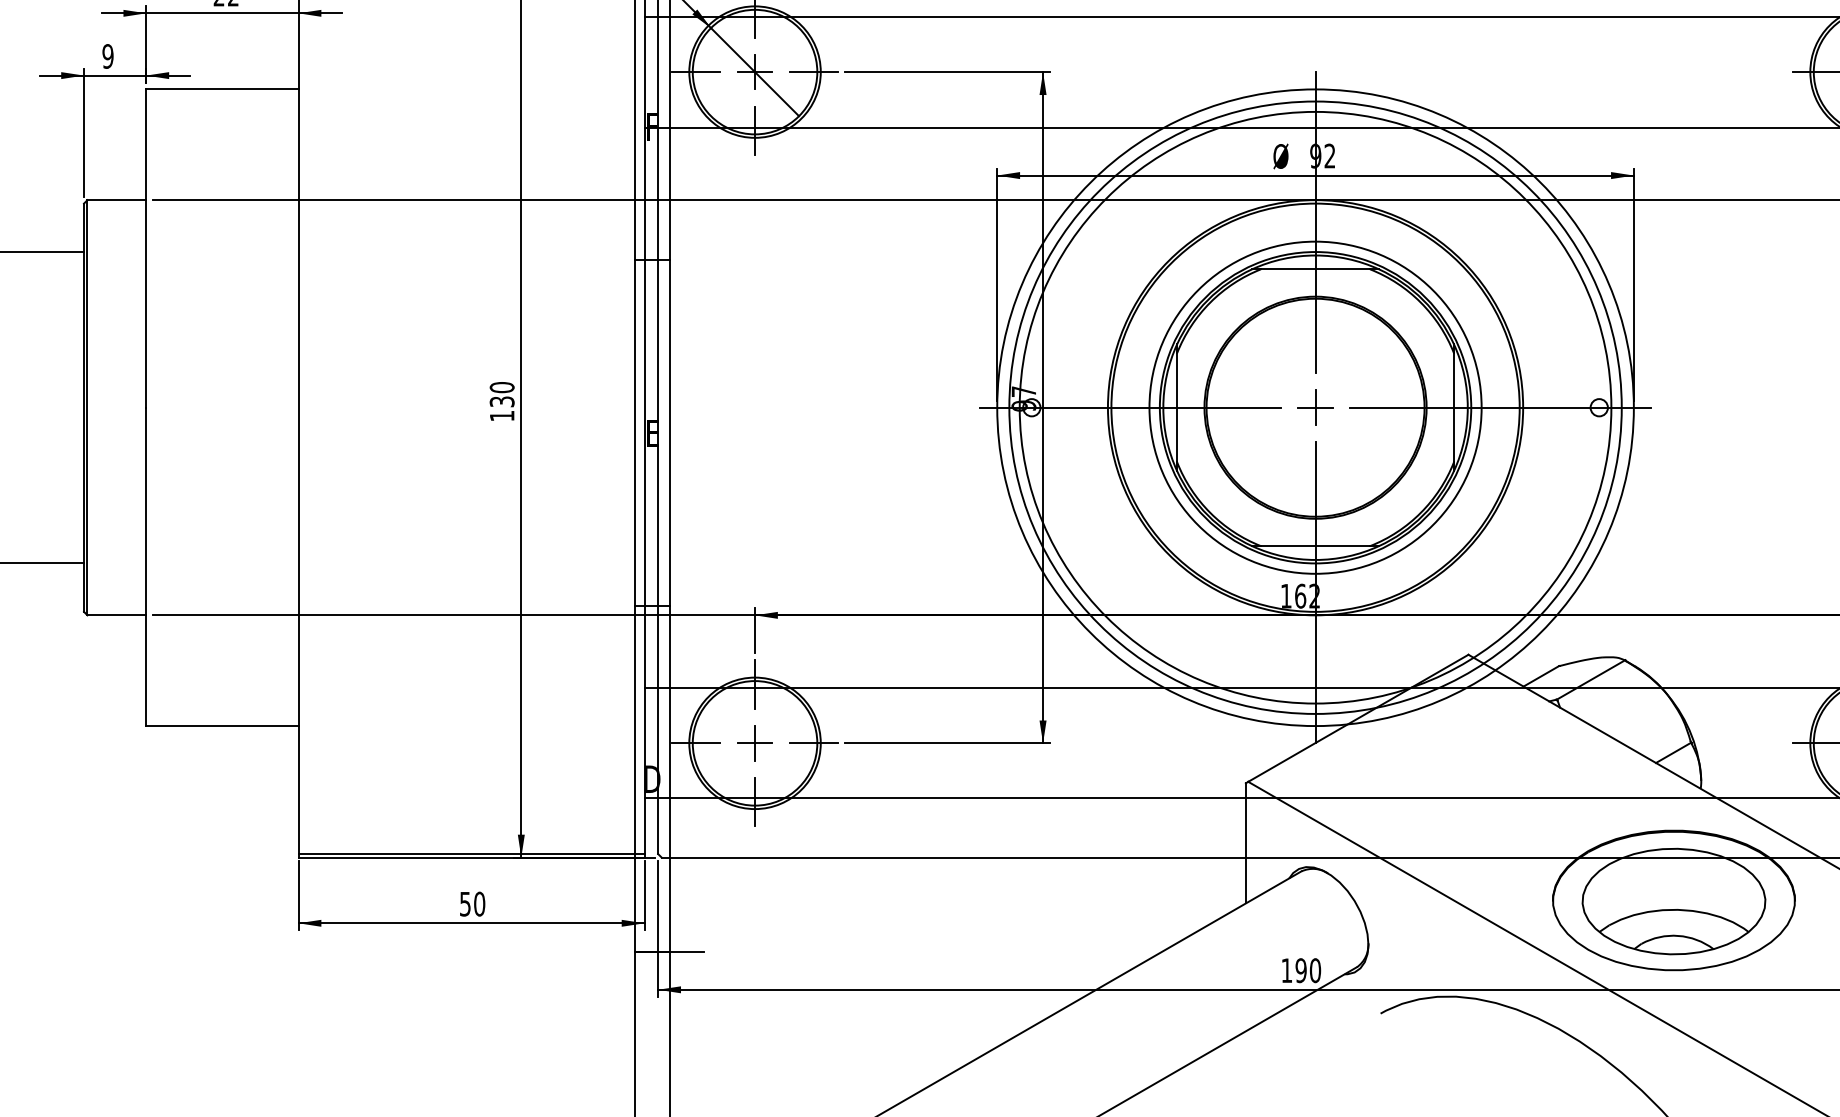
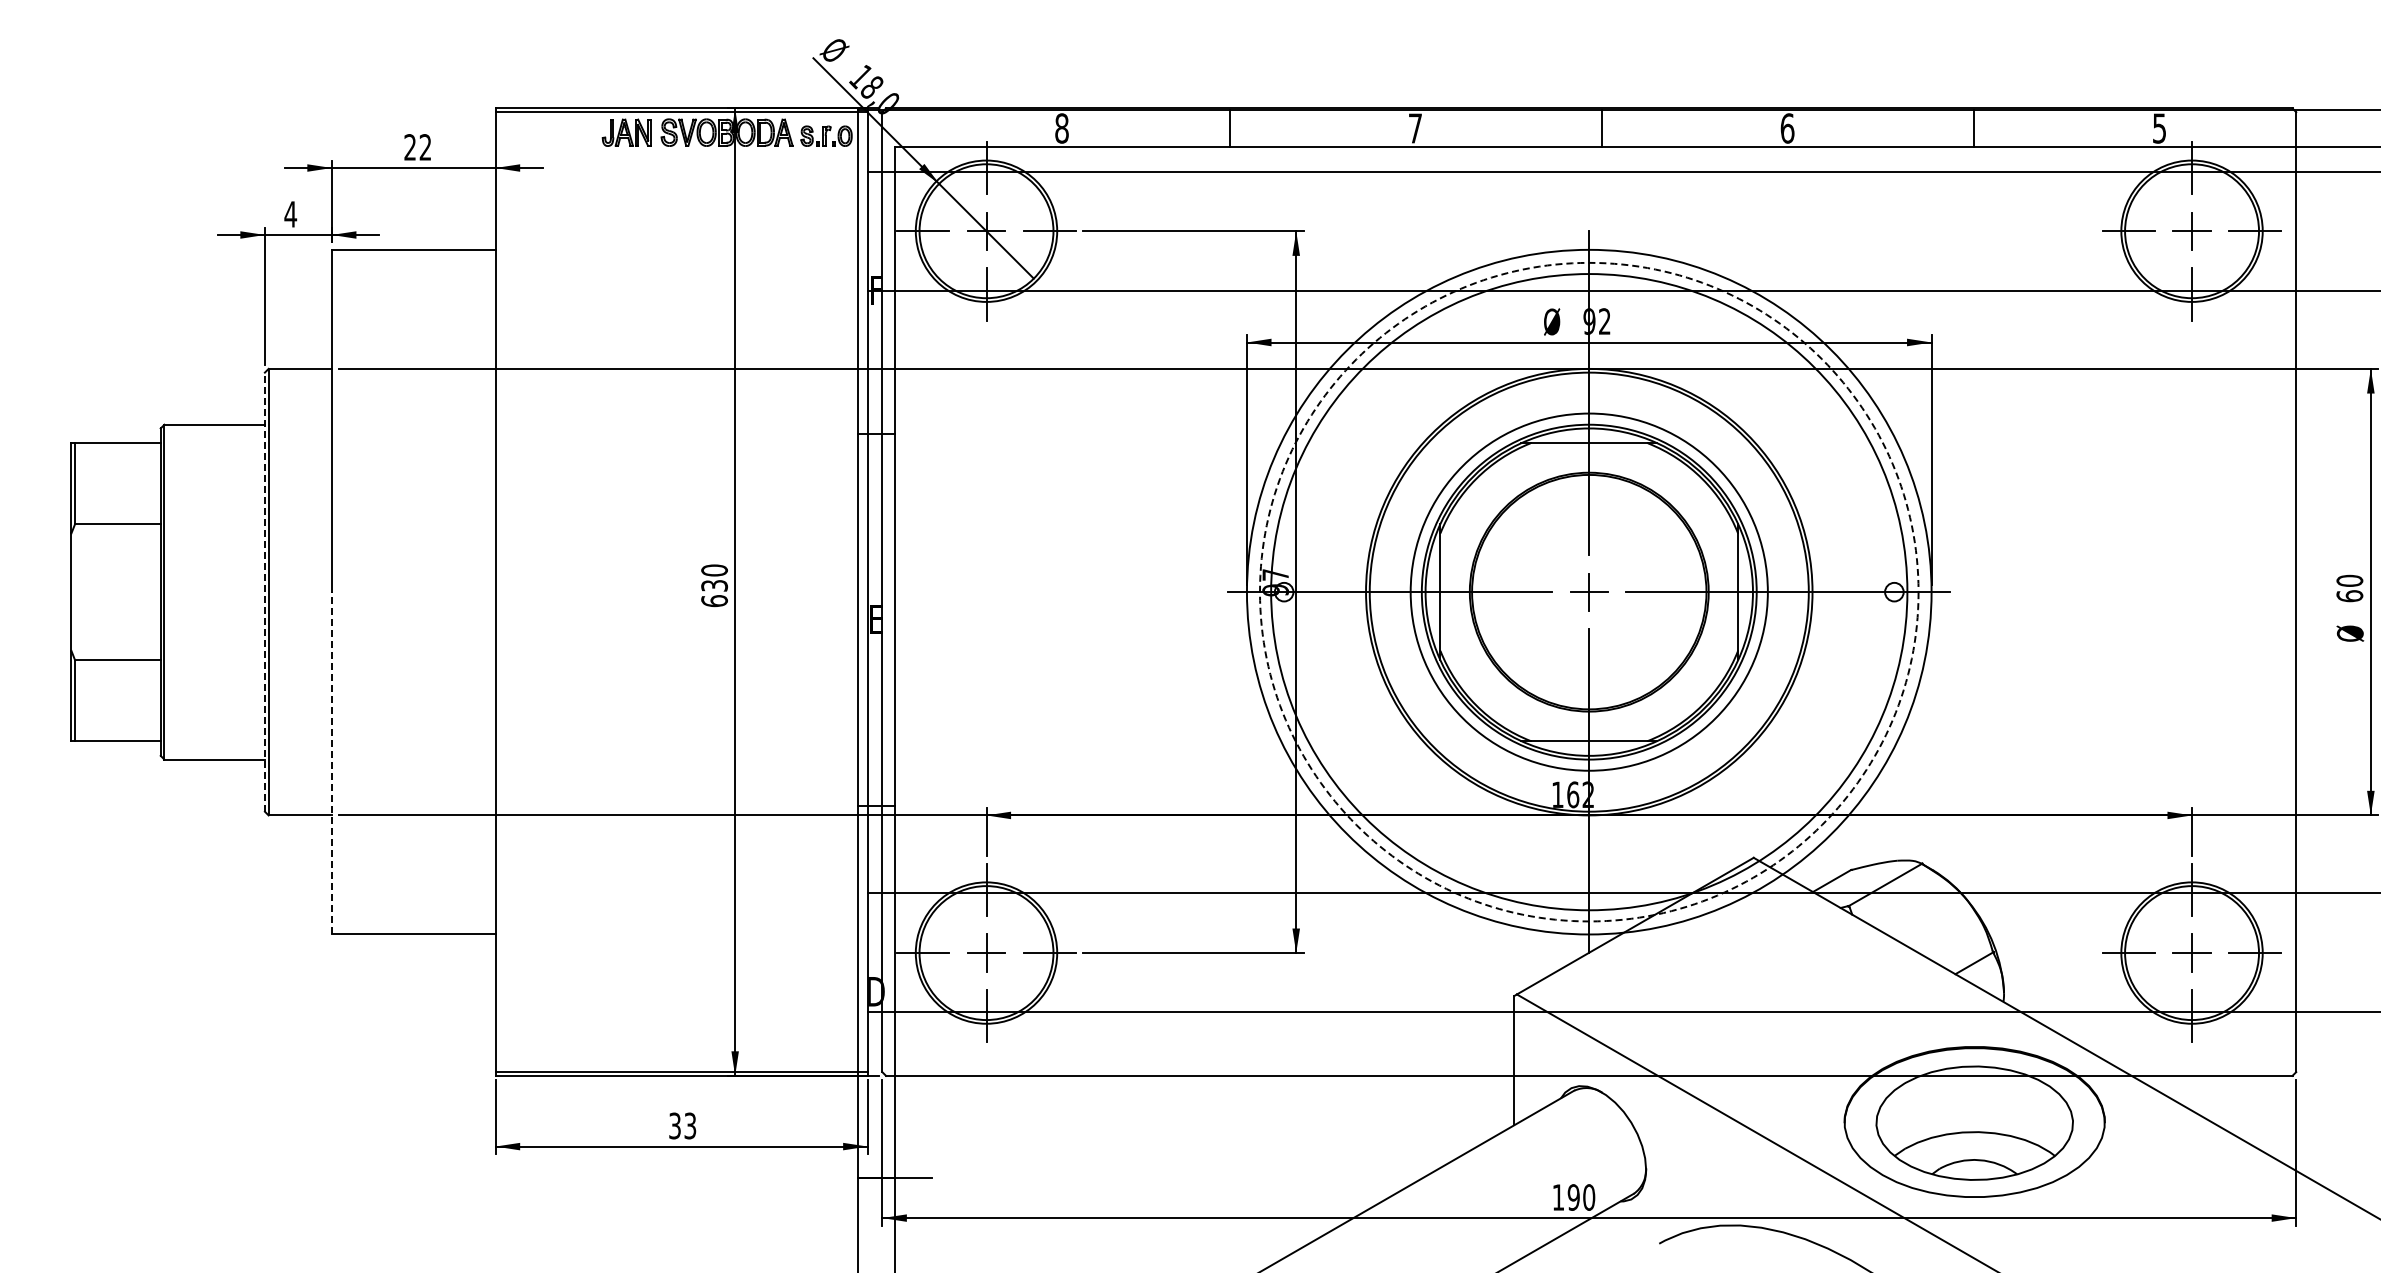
text: (107, 56) -> (290, 214), 9 -> 4
circle: (1314, 407) -> (1588, 591), solid -> dashed
line: (83, 408) -> (264, 592), solid -> dashed
text: (502, 416) -> (714, 601), 130 -> 630
line: (145, 566) -> (331, 762), solid -> dashed
text: (472, 903) -> (682, 1125), 50 -> 33

